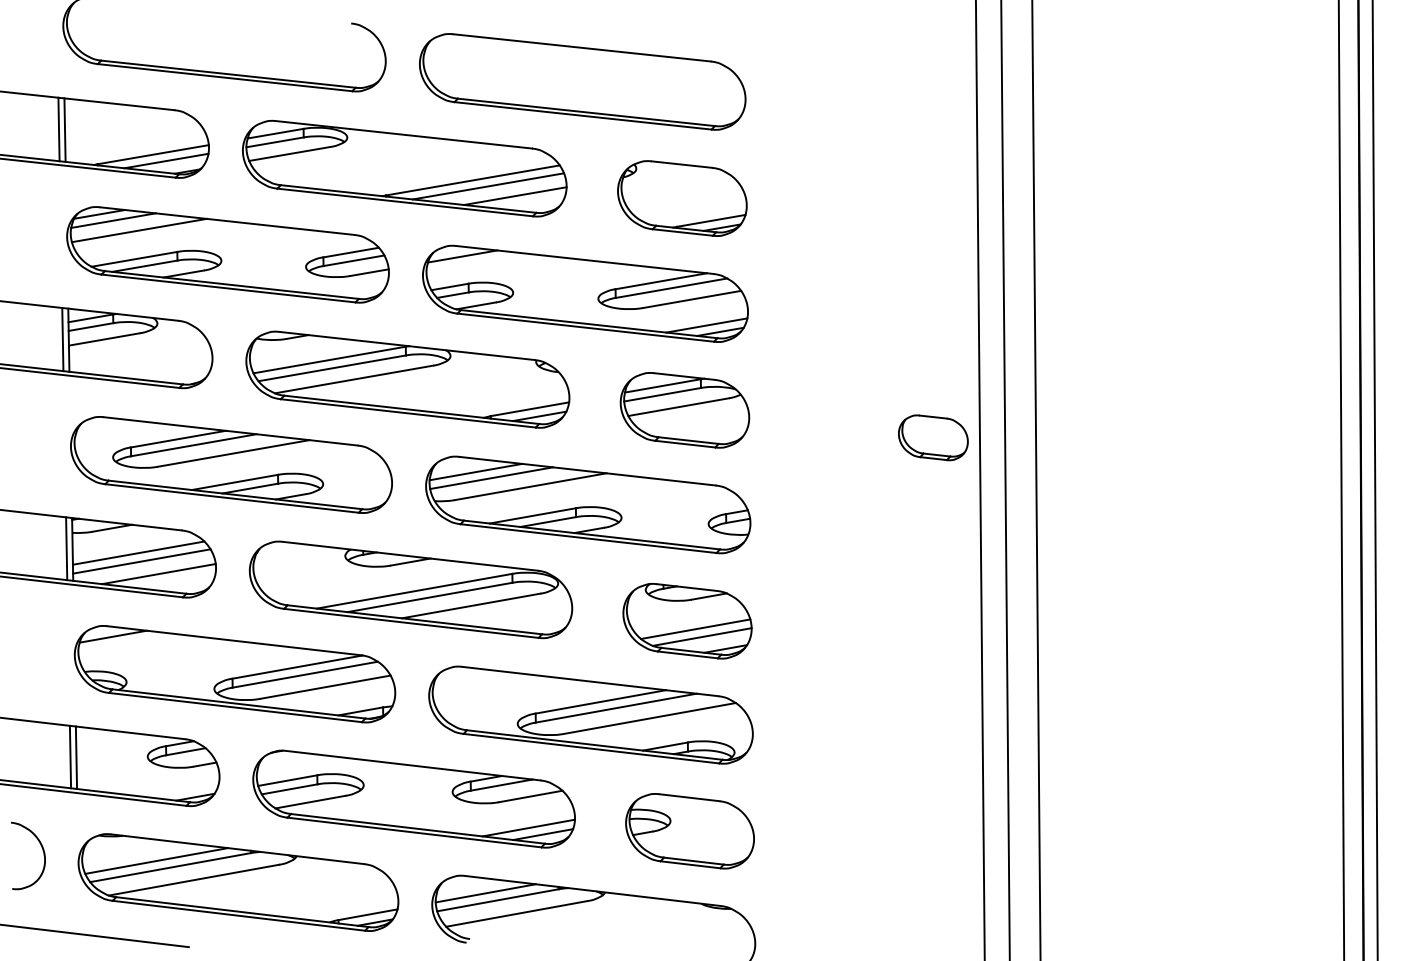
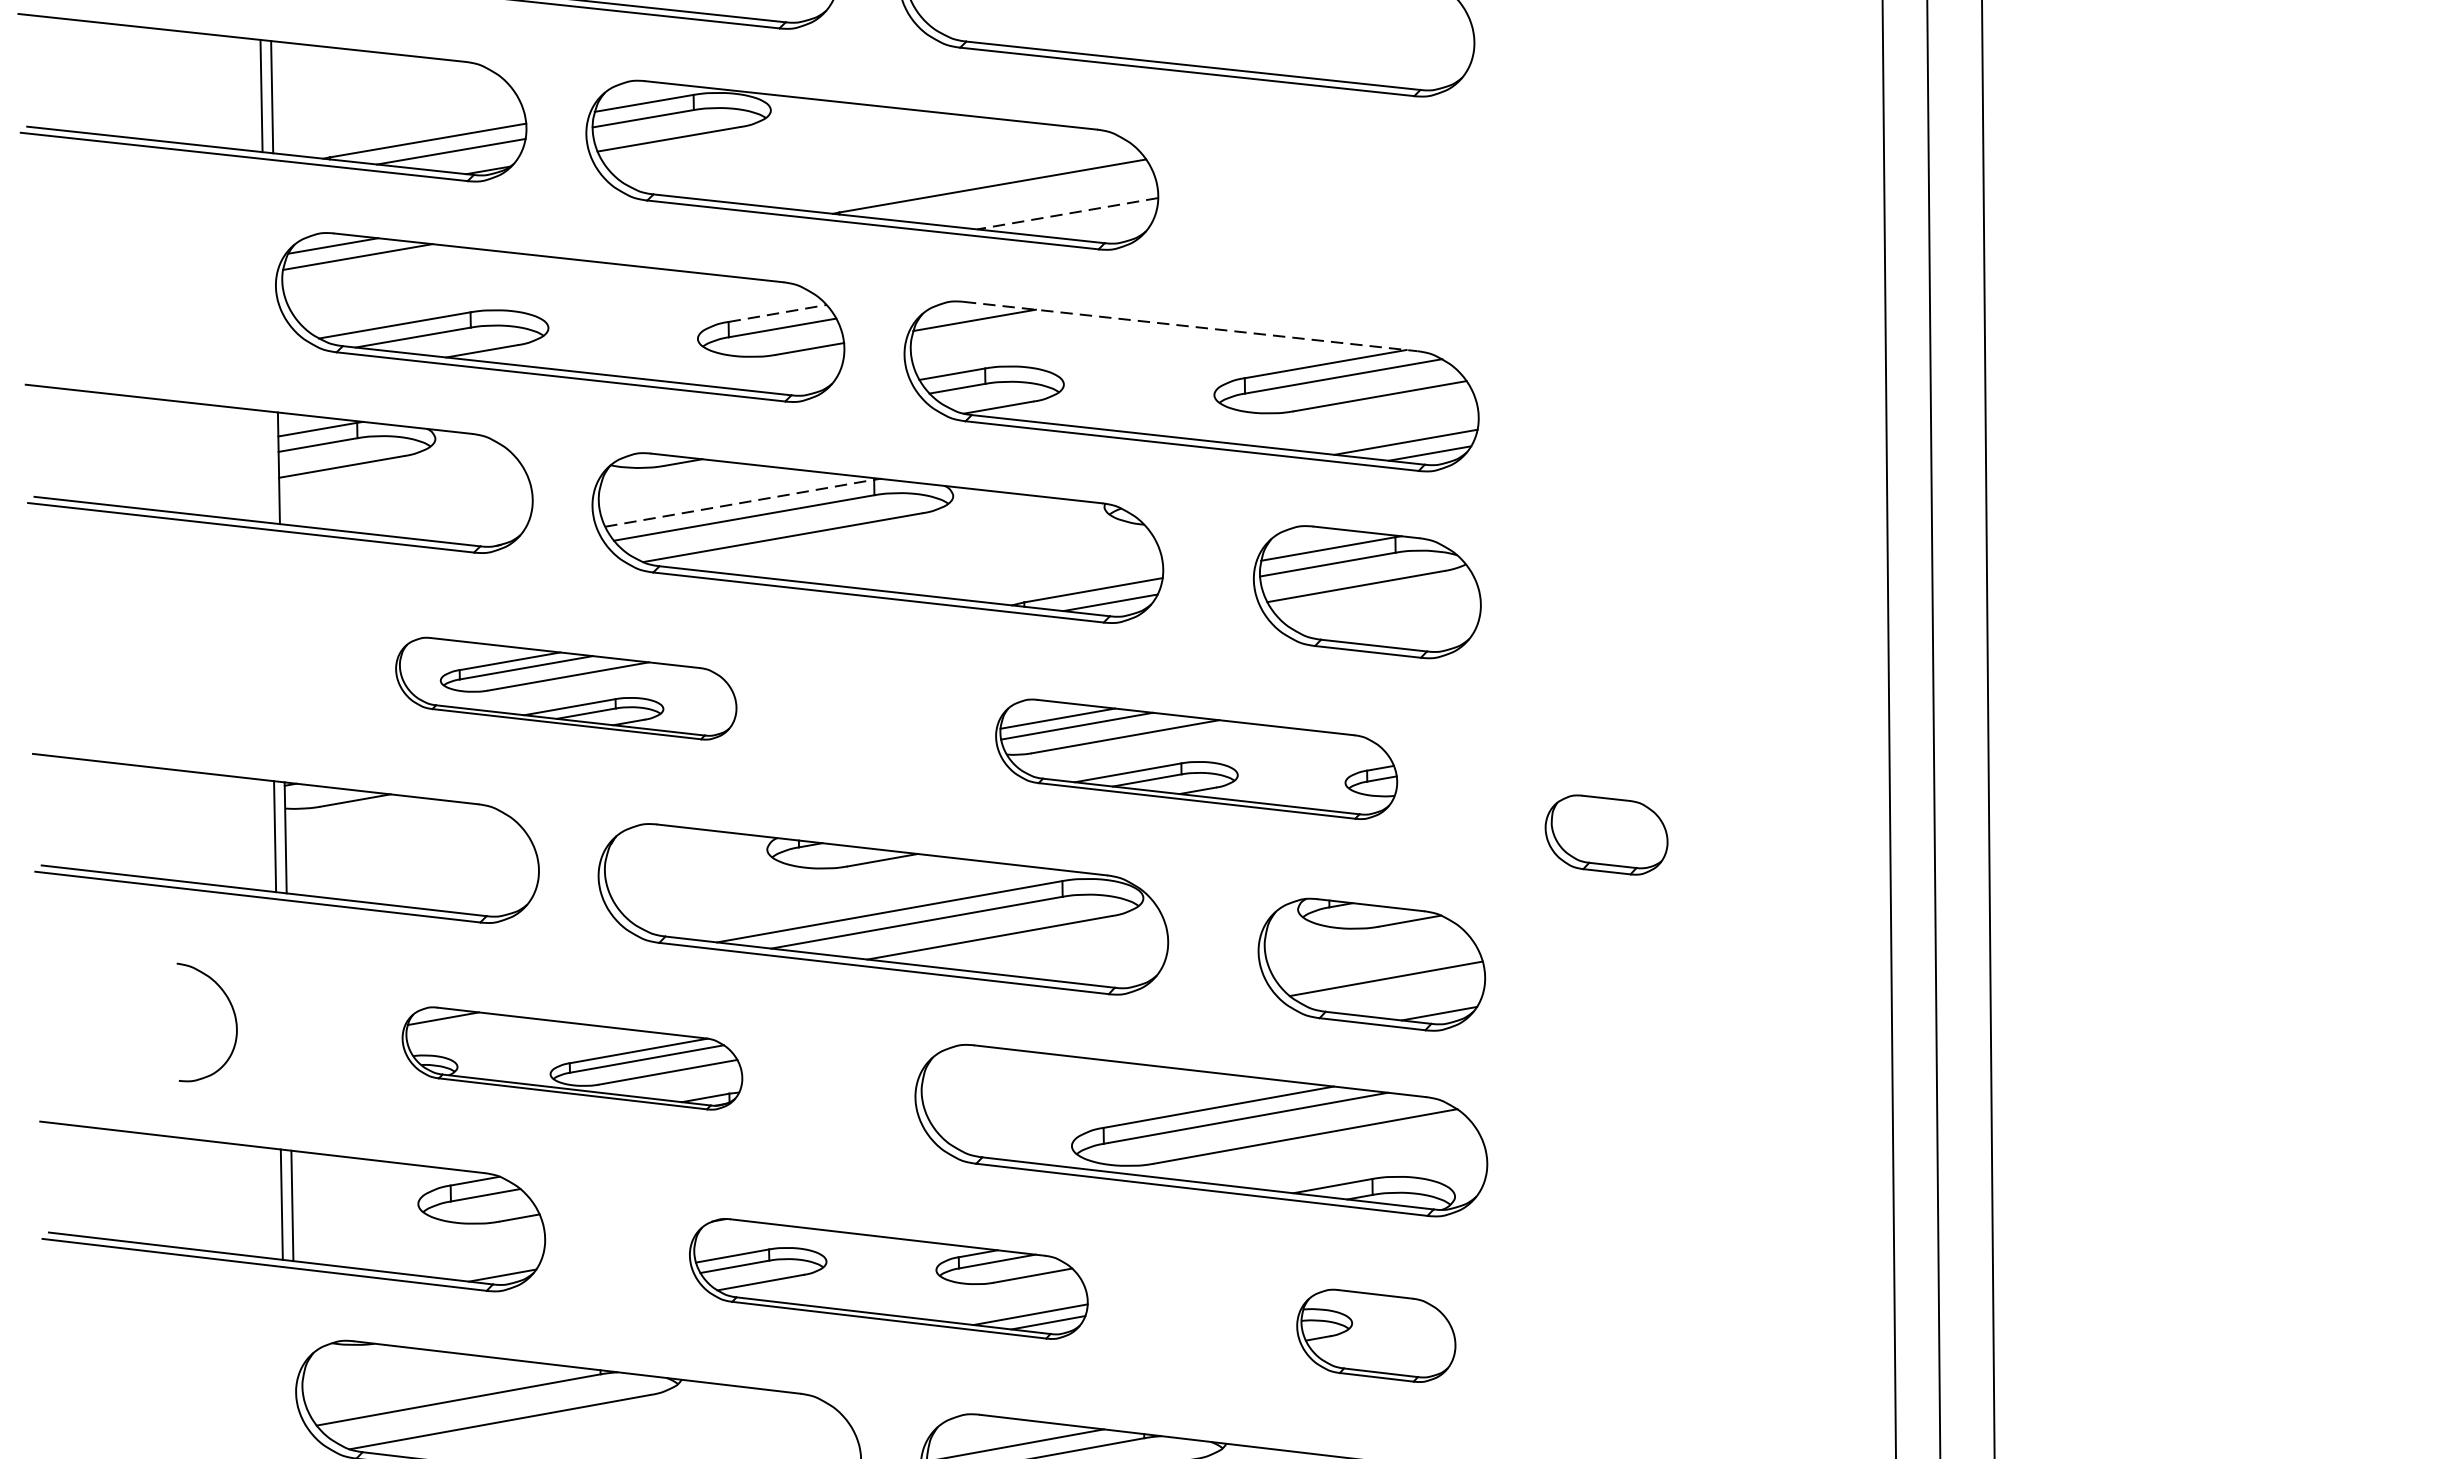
line: (488, 186) -> (1020, 196), removed
line: (514, 196) -> (1066, 214), solid -> dashed
part: (682, 198) -> (1362, 217), removed
line: (138, 230) -> (401, 274), removed
line: (351, 252) -> (778, 313), solid -> dashed
line: (585, 260) -> (1191, 327), solid -> dashed
line: (62, 339) -> (267, 467), removed
line: (330, 359) -> (741, 502), solid -> dashed
part: (933, 437) -> (1606, 834), moved
part: (231, 464) -> (566, 687), size x0.6
part: (588, 504) -> (1196, 758), size x0.7
line: (138, 552) -> (401, 843), removed
line: (141, 561) -> (407, 859), removed
line: (158, 574) -> (437, 882), removed
line: (701, 636) -> (1396, 991), removed
part: (234, 674) -> (571, 1058), size x0.6
part: (413, 798) -> (887, 1277), size x0.7
part: (689, 831) -> (1375, 1336), size x0.7
curve: (42, 850) -> (232, 1012), moved
line: (156, 860) -> (433, 1387), removed

